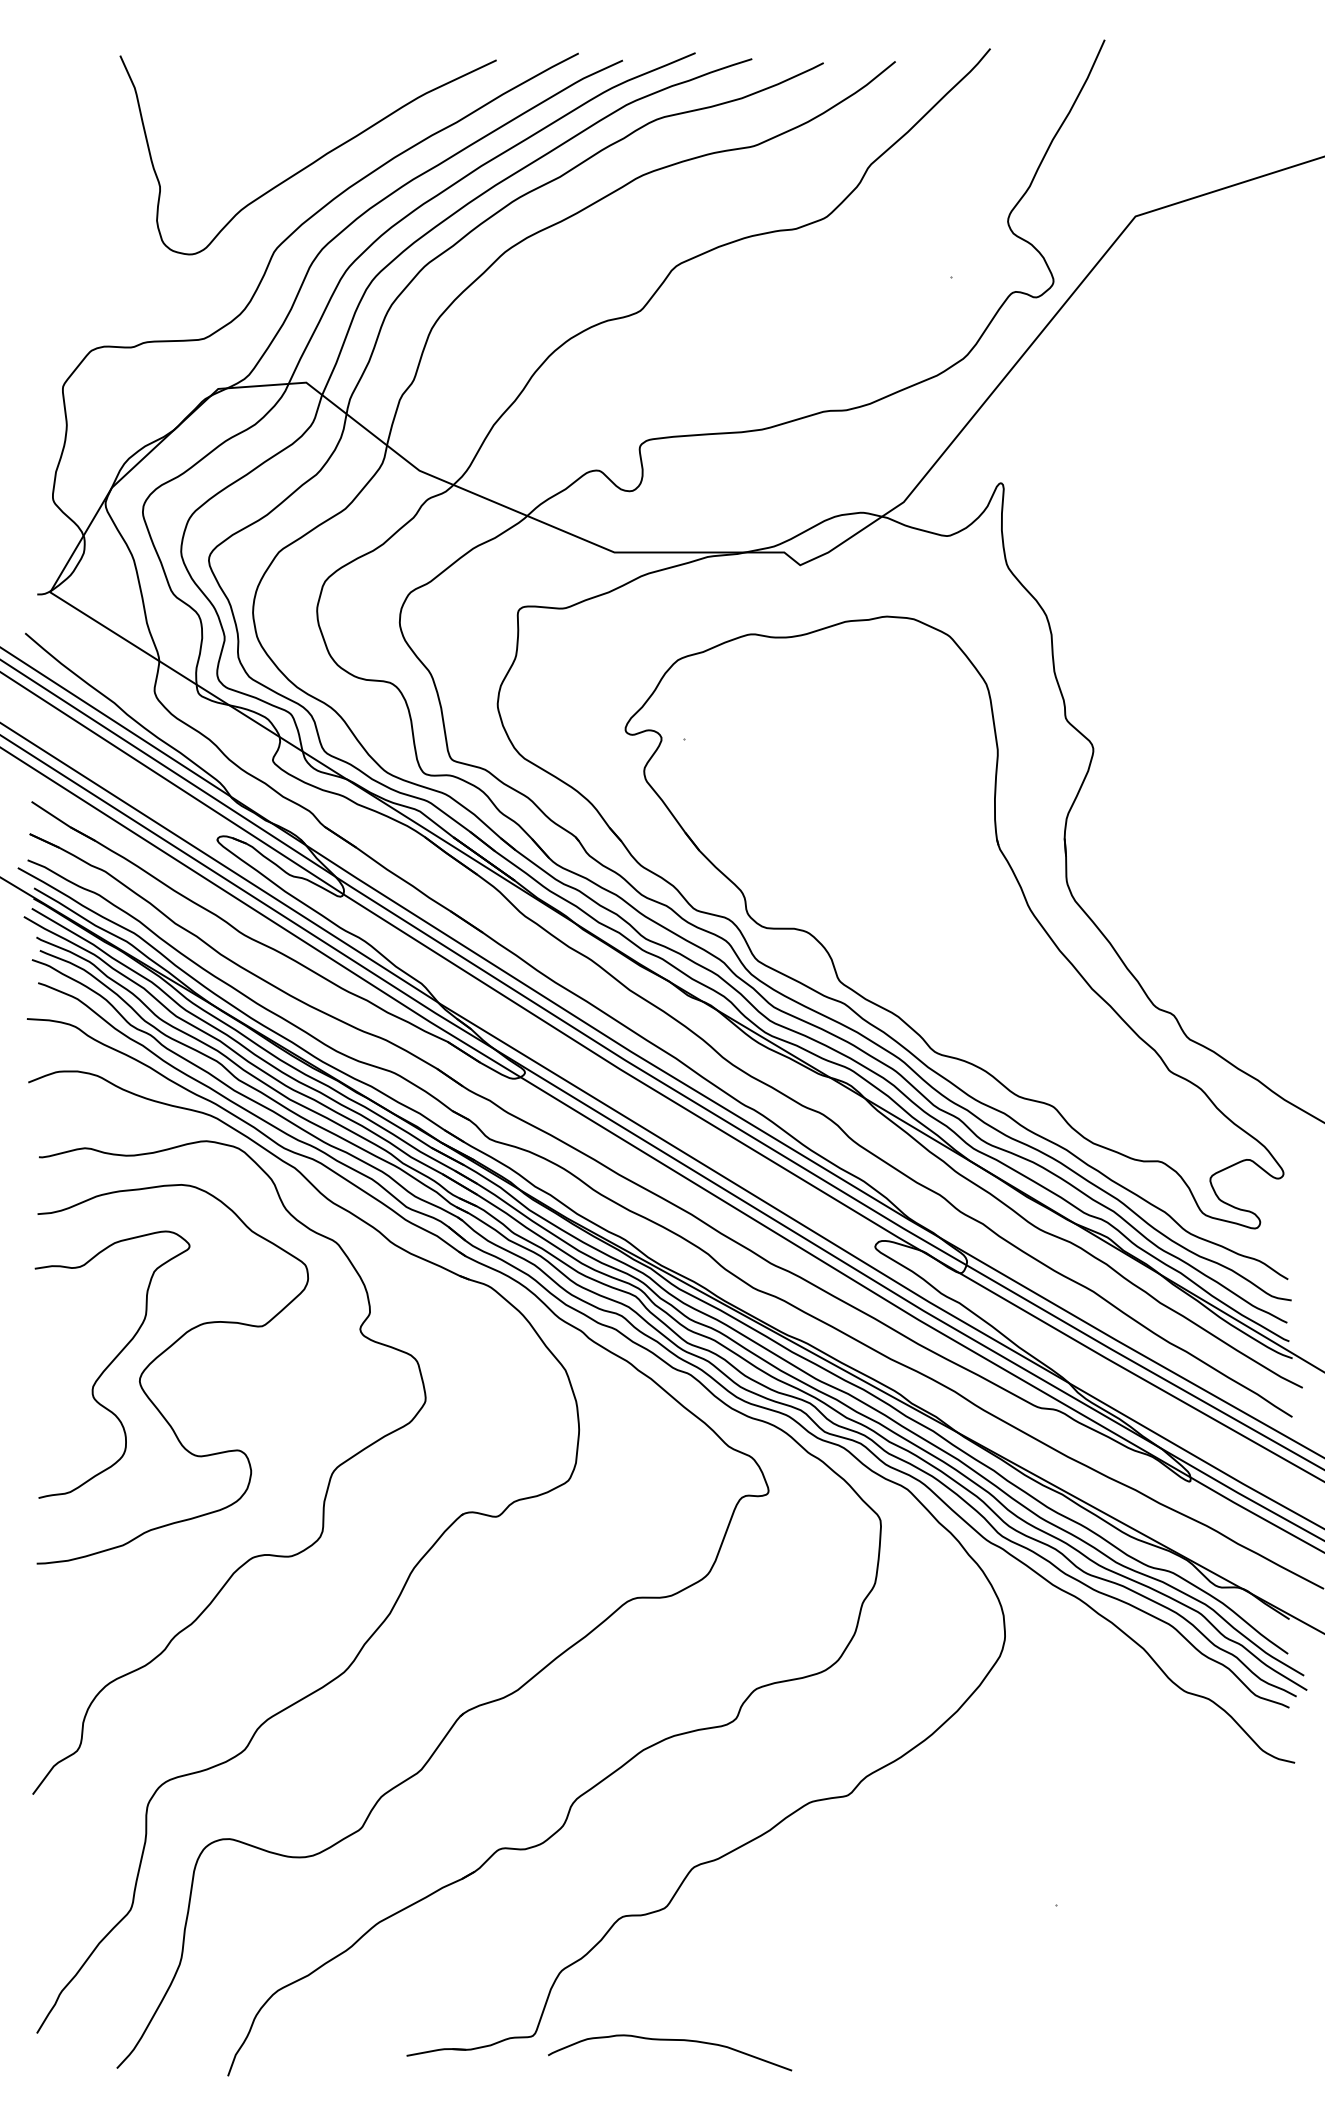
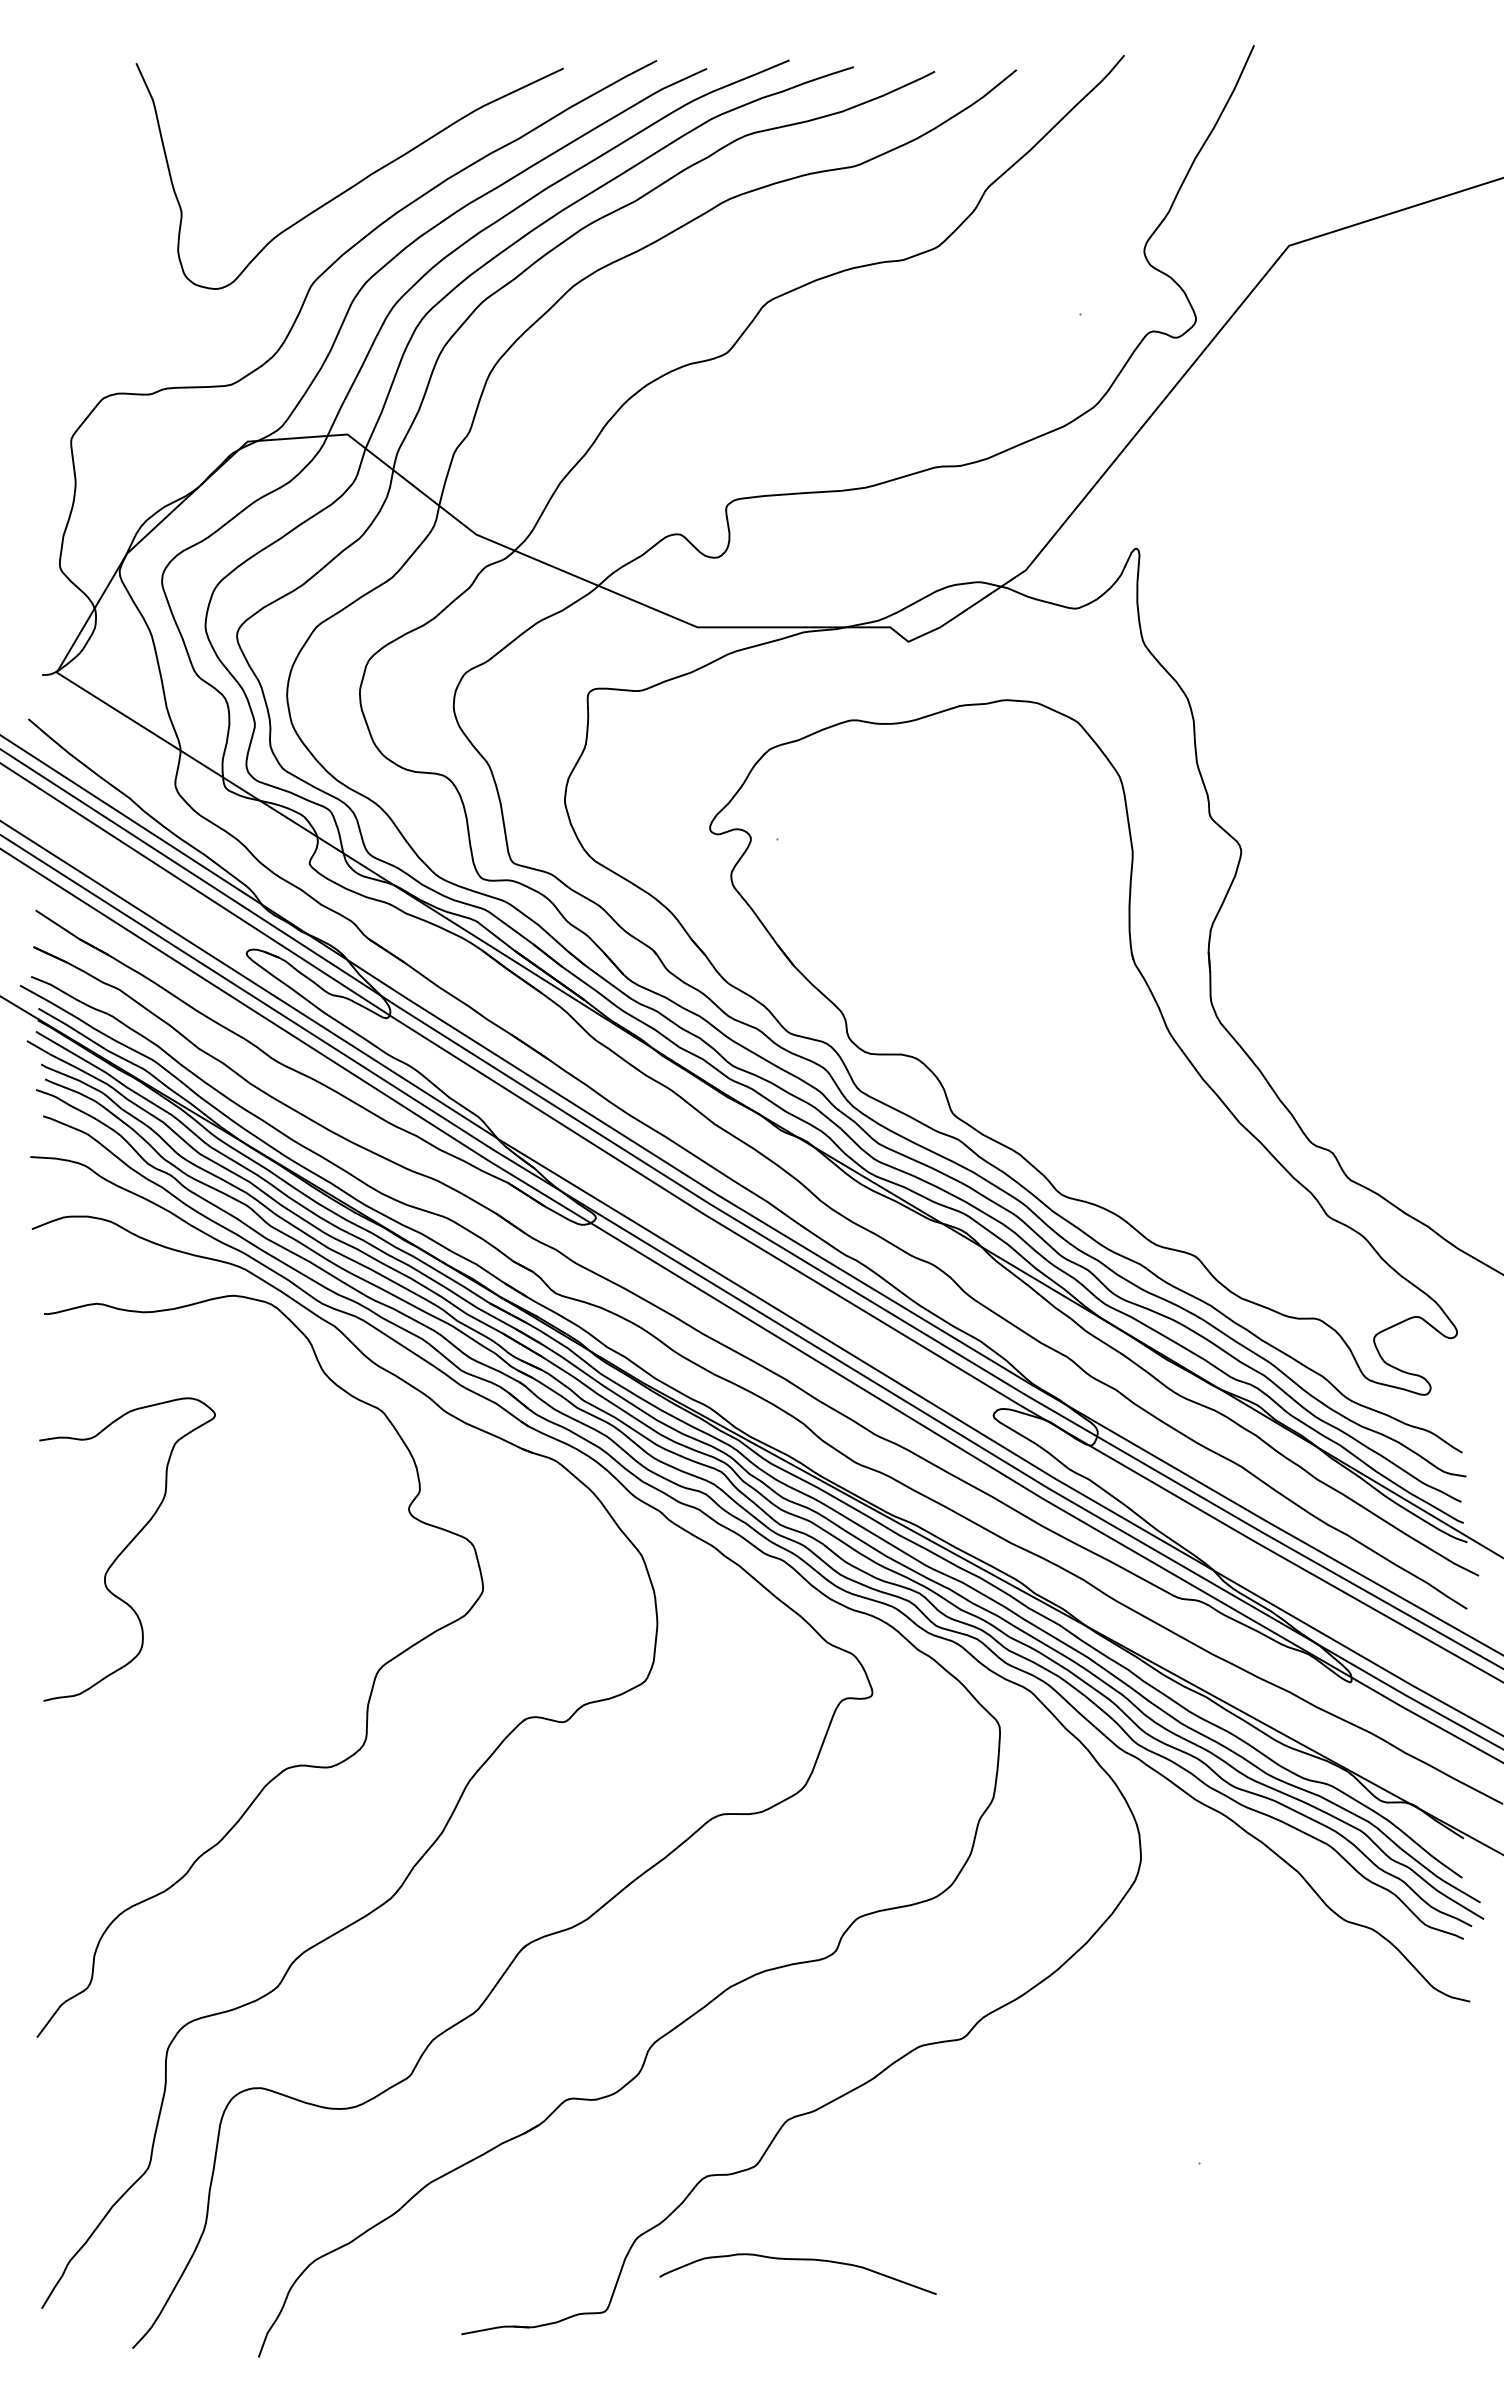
curve: (157, 1358) -> (178, 1542), removed
curve: (670, 2040) -> (798, 2260), moved

